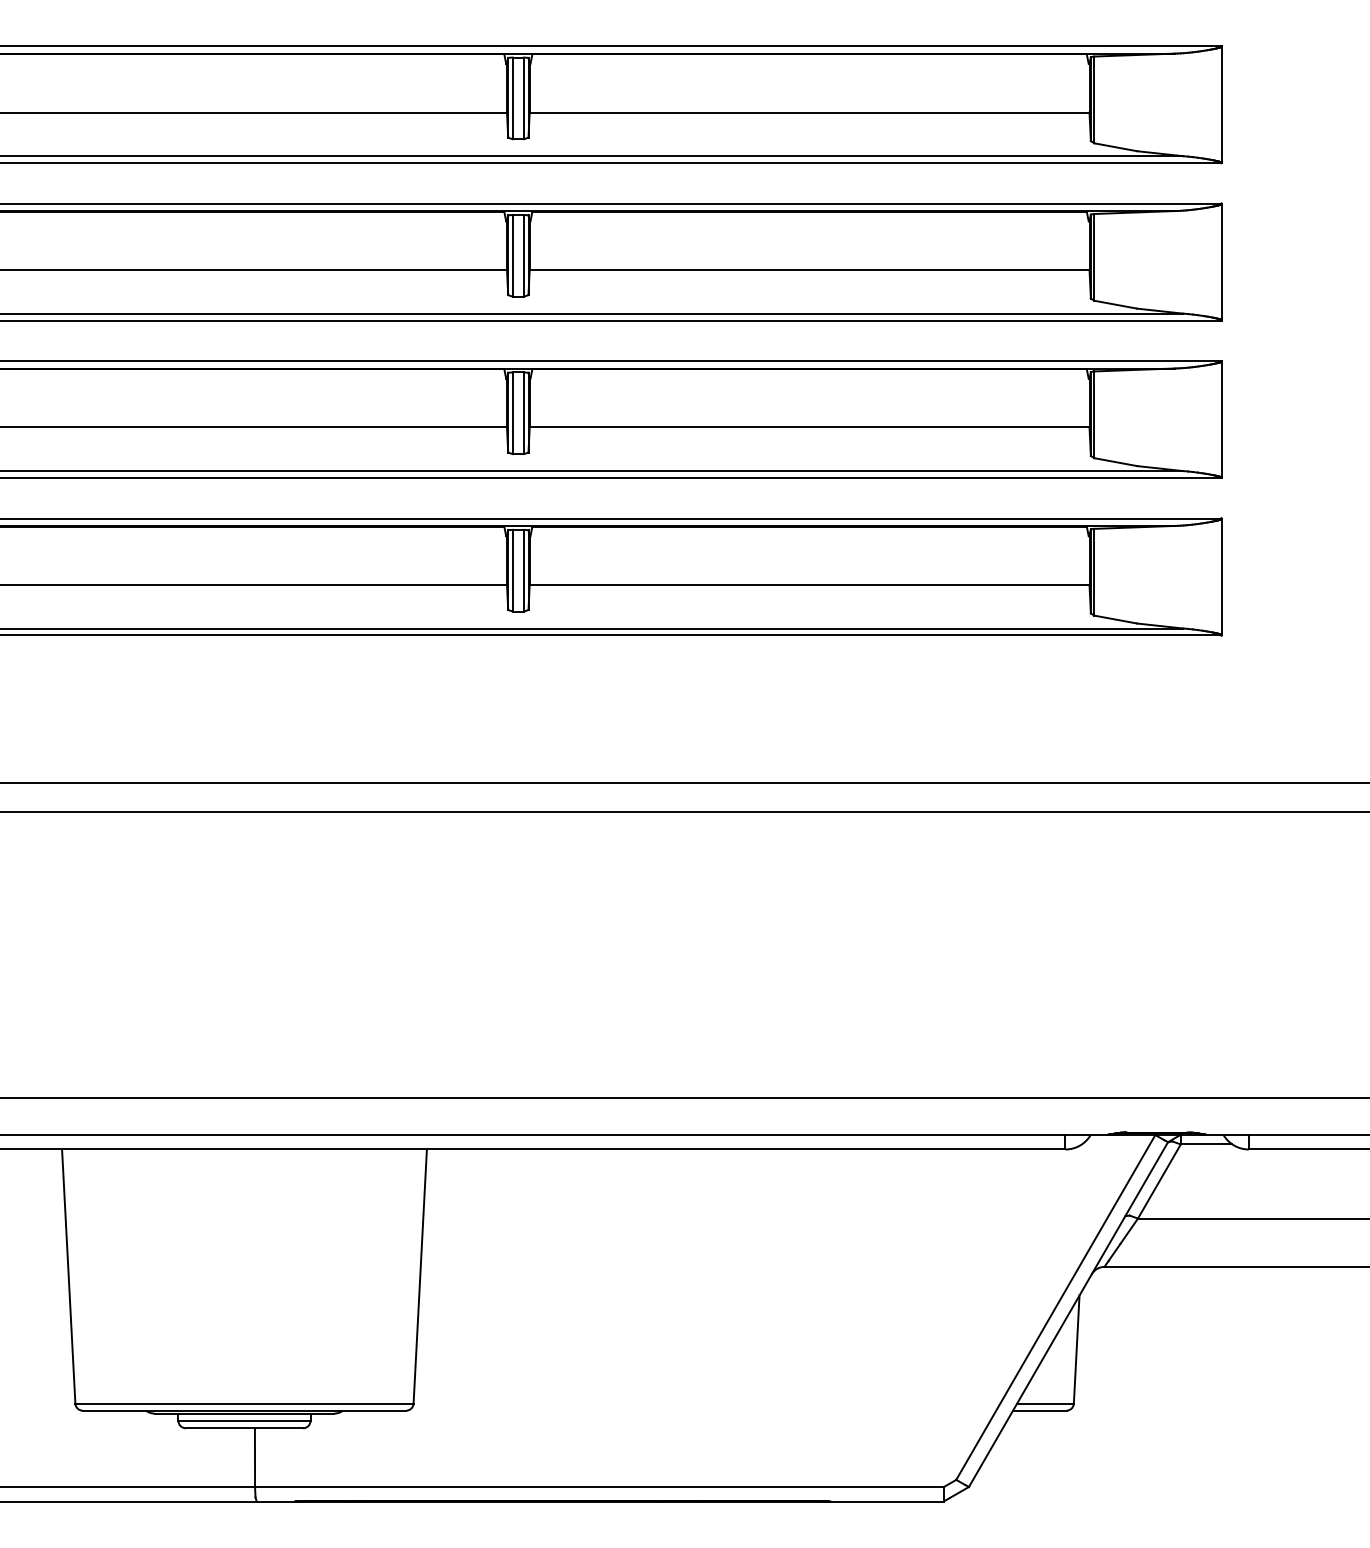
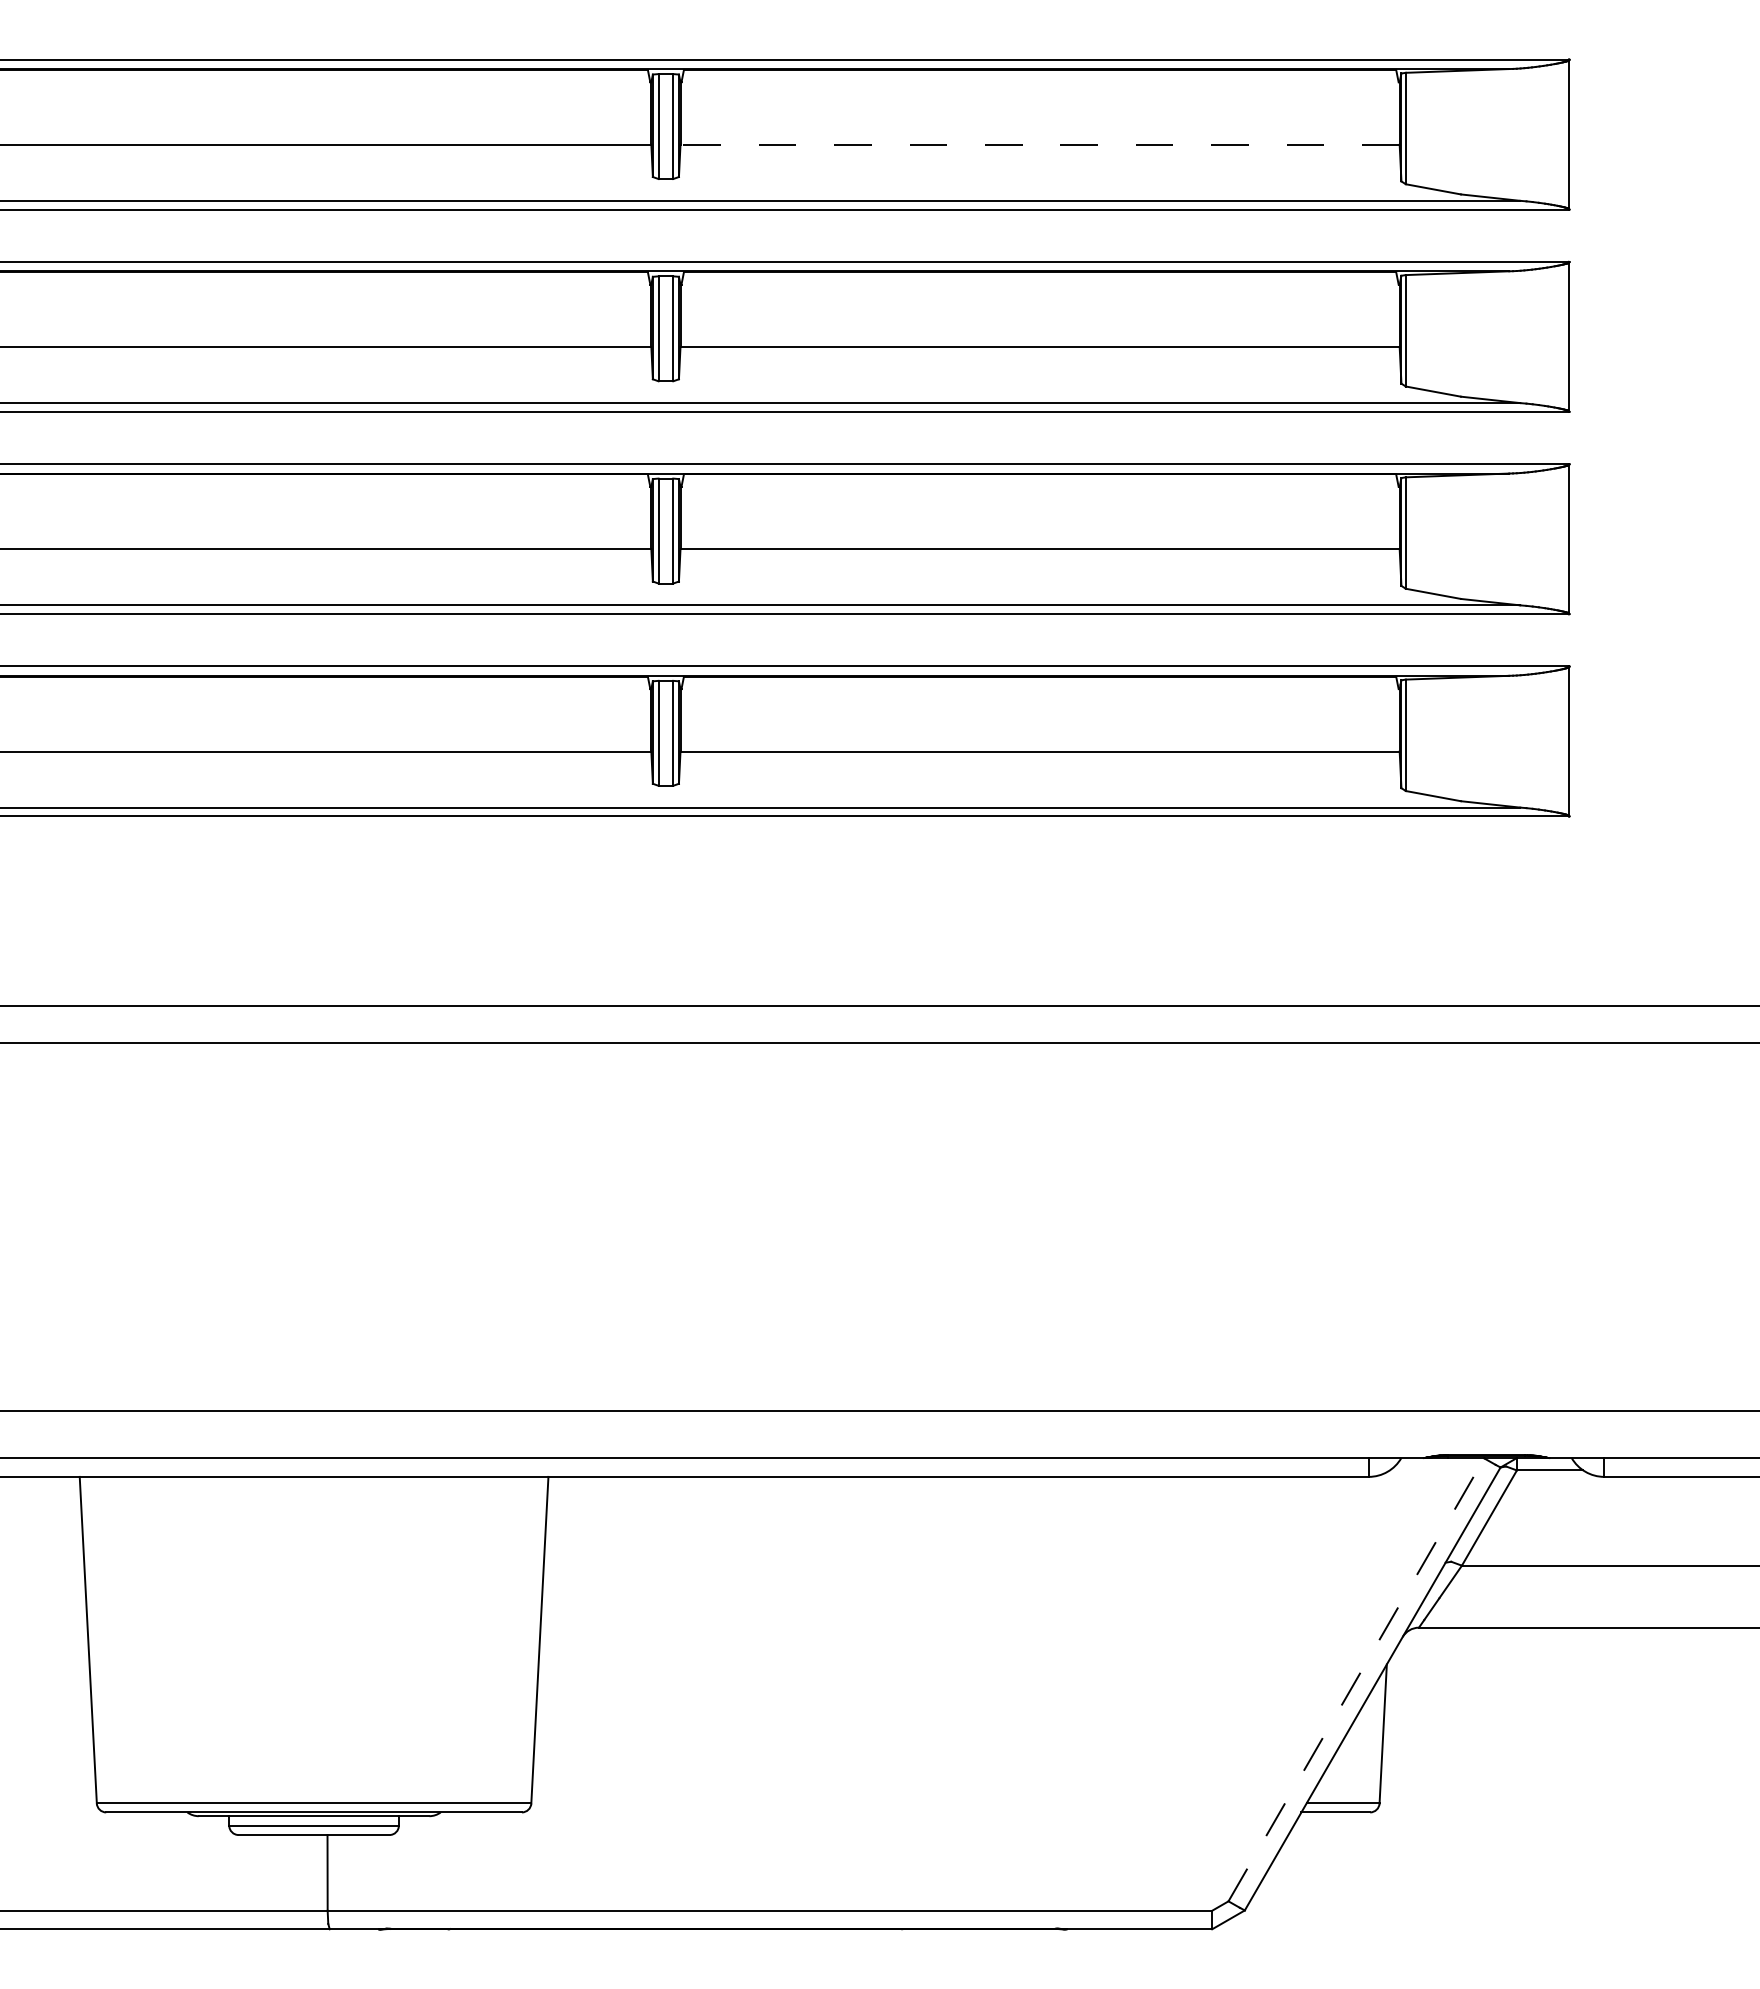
line: (809, 112) -> (1040, 144), solid -> dashed
line: (1055, 1307) -> (1356, 1679), solid -> dashed

